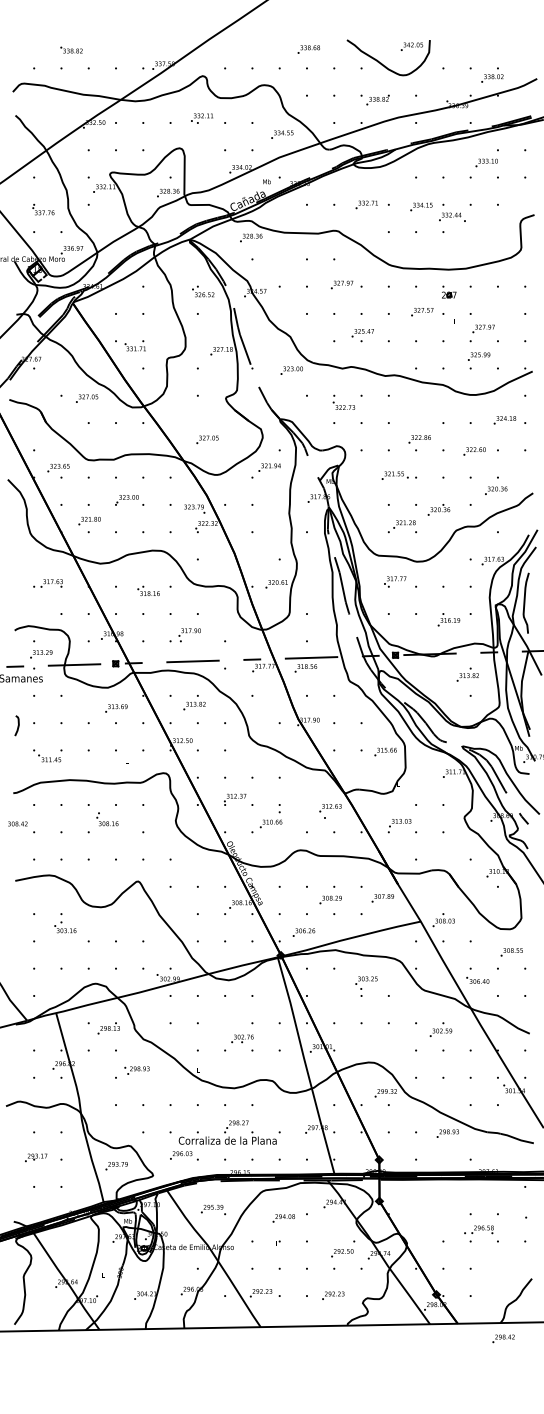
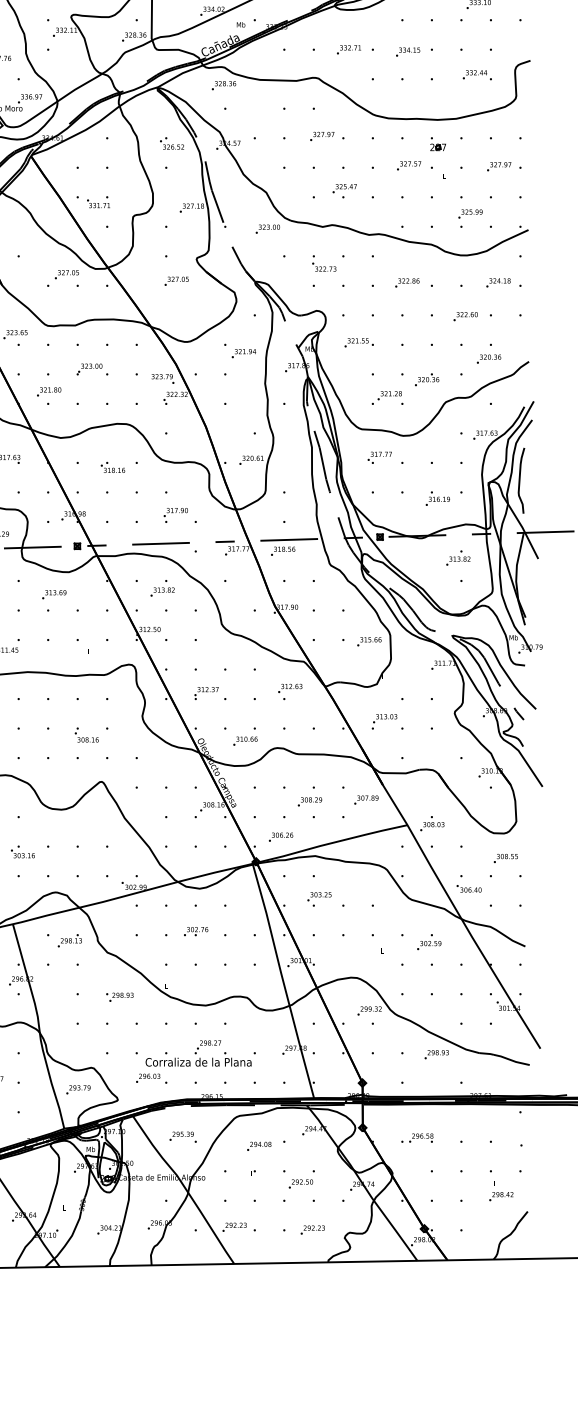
text: (452, 216) -> (477, 74), moved
text: (483, 328) -> (499, 166), moved
text: (87, 398) -> (67, 274), moved
text: (207, 439) -> (176, 280), moved
text: (419, 439) -> (407, 283), moved
text: (269, 467) -> (243, 353), moved
text: (394, 475) -> (358, 342), moved
text: (189, 635) -> (175, 515), moved
text: (116, 708) -> (54, 594), moved
text: (330, 811) -> (290, 692), moved
text: (107, 819) -> (86, 735), moved
text: (270, 819) -> (244, 736), moved
text: (65, 927) -> (23, 852), moved
text: (366, 982) -> (319, 898), moved
text: (242, 1038) -> (196, 931), moved
text: (136, 1070) -> (119, 997), moved
text: (478, 1229) -> (416, 1137), moved
text: (343, 1248) -> (302, 1178), moved
text: (503, 1338) -> (501, 1196), moved

